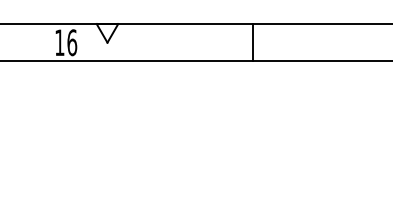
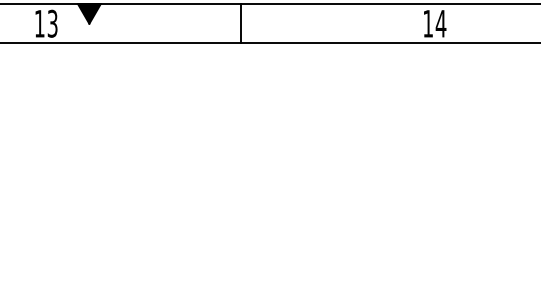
fill: (107, 32) -> (89, 13), added
text: (72, 42) -> (52, 23), 16 -> 13

